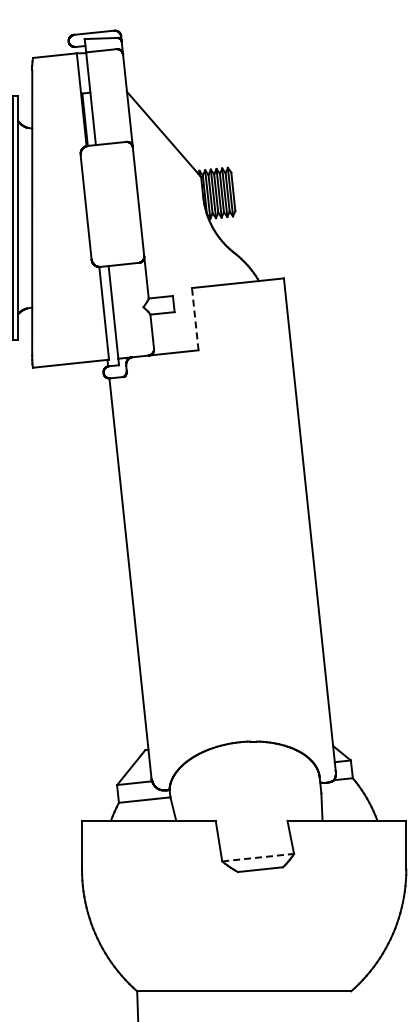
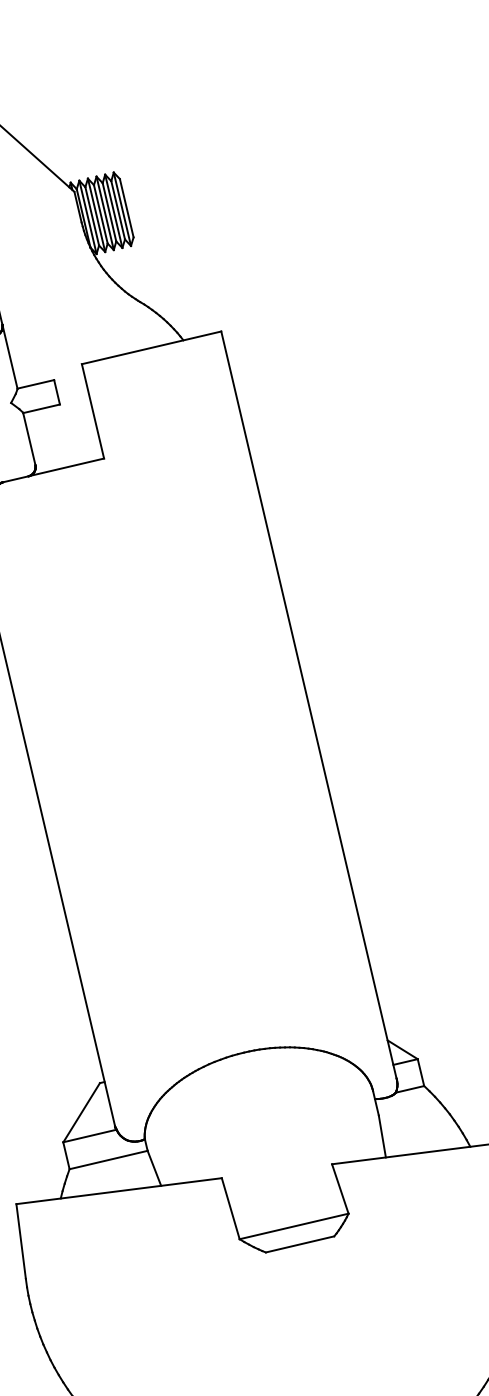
line: (195, 318) -> (93, 410), dashed -> solid
line: (258, 857) -> (294, 1226), dashed -> solid

